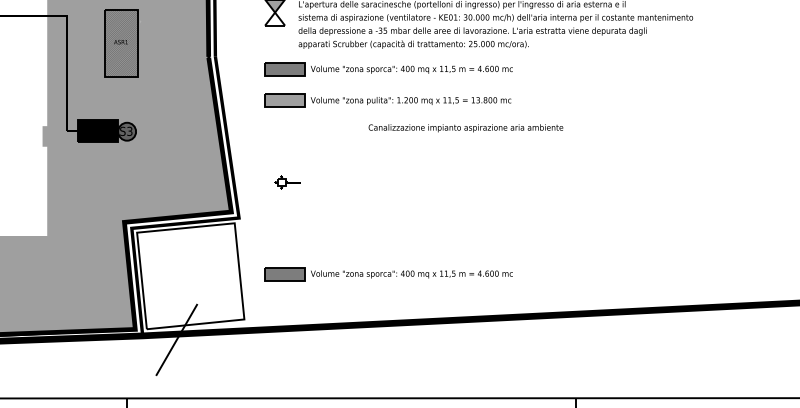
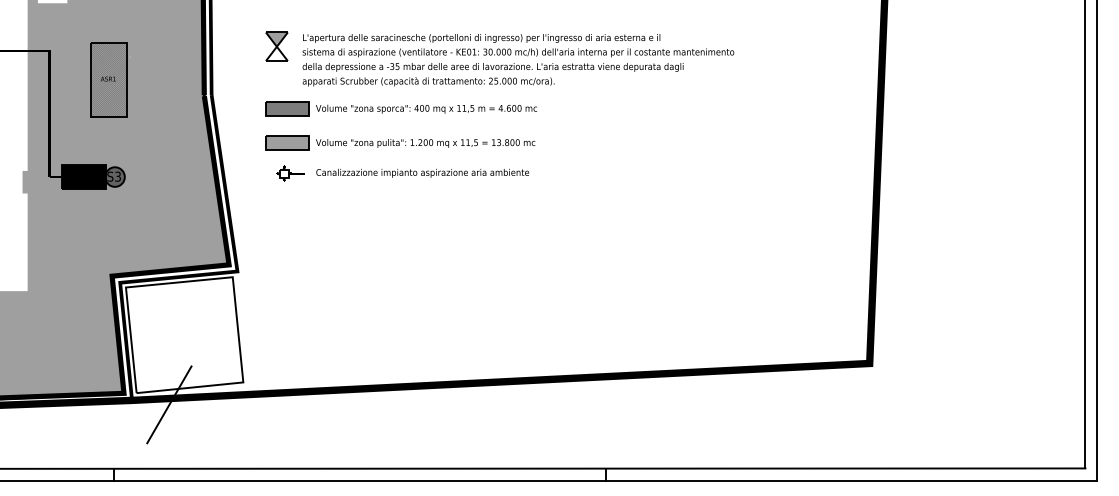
text: (465, 128) -> (422, 173), moved
part: (287, 182) -> (290, 173), moved
part: (388, 273) -> (400, 332), removed

